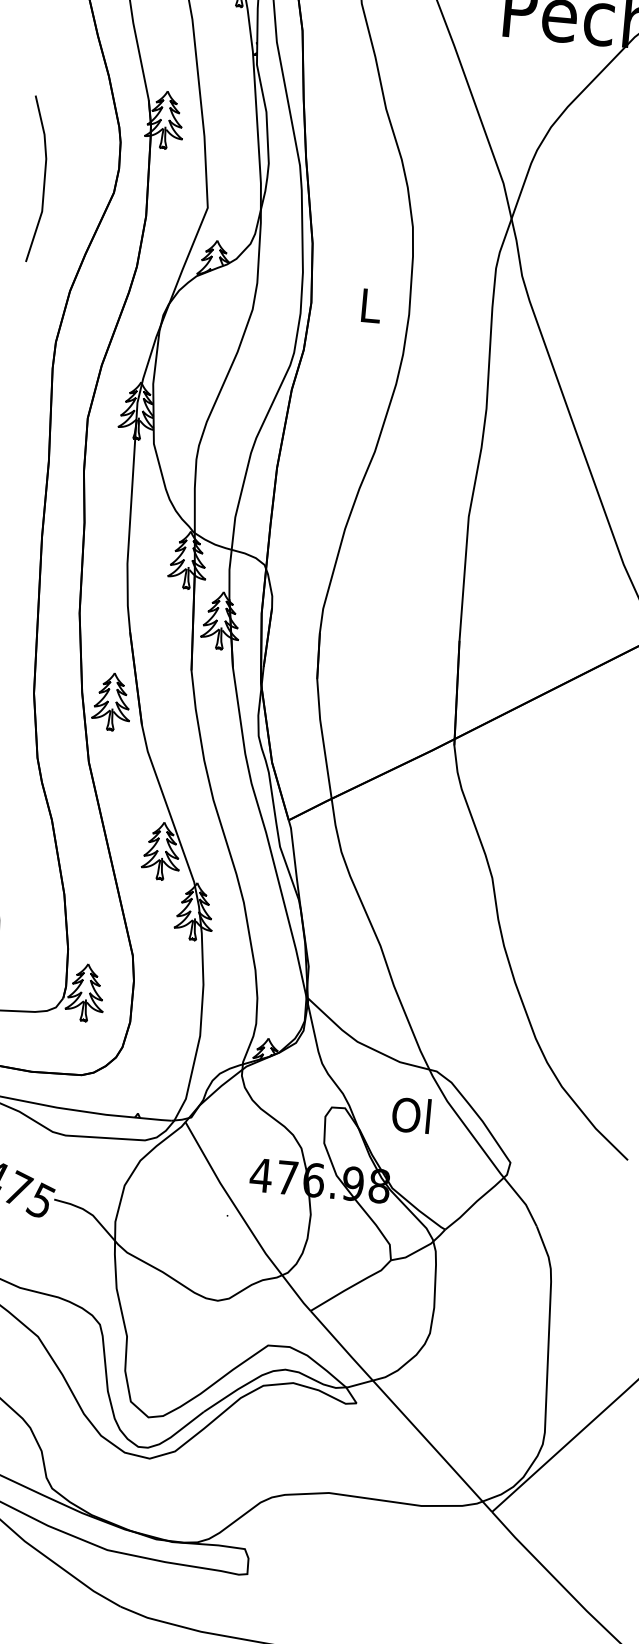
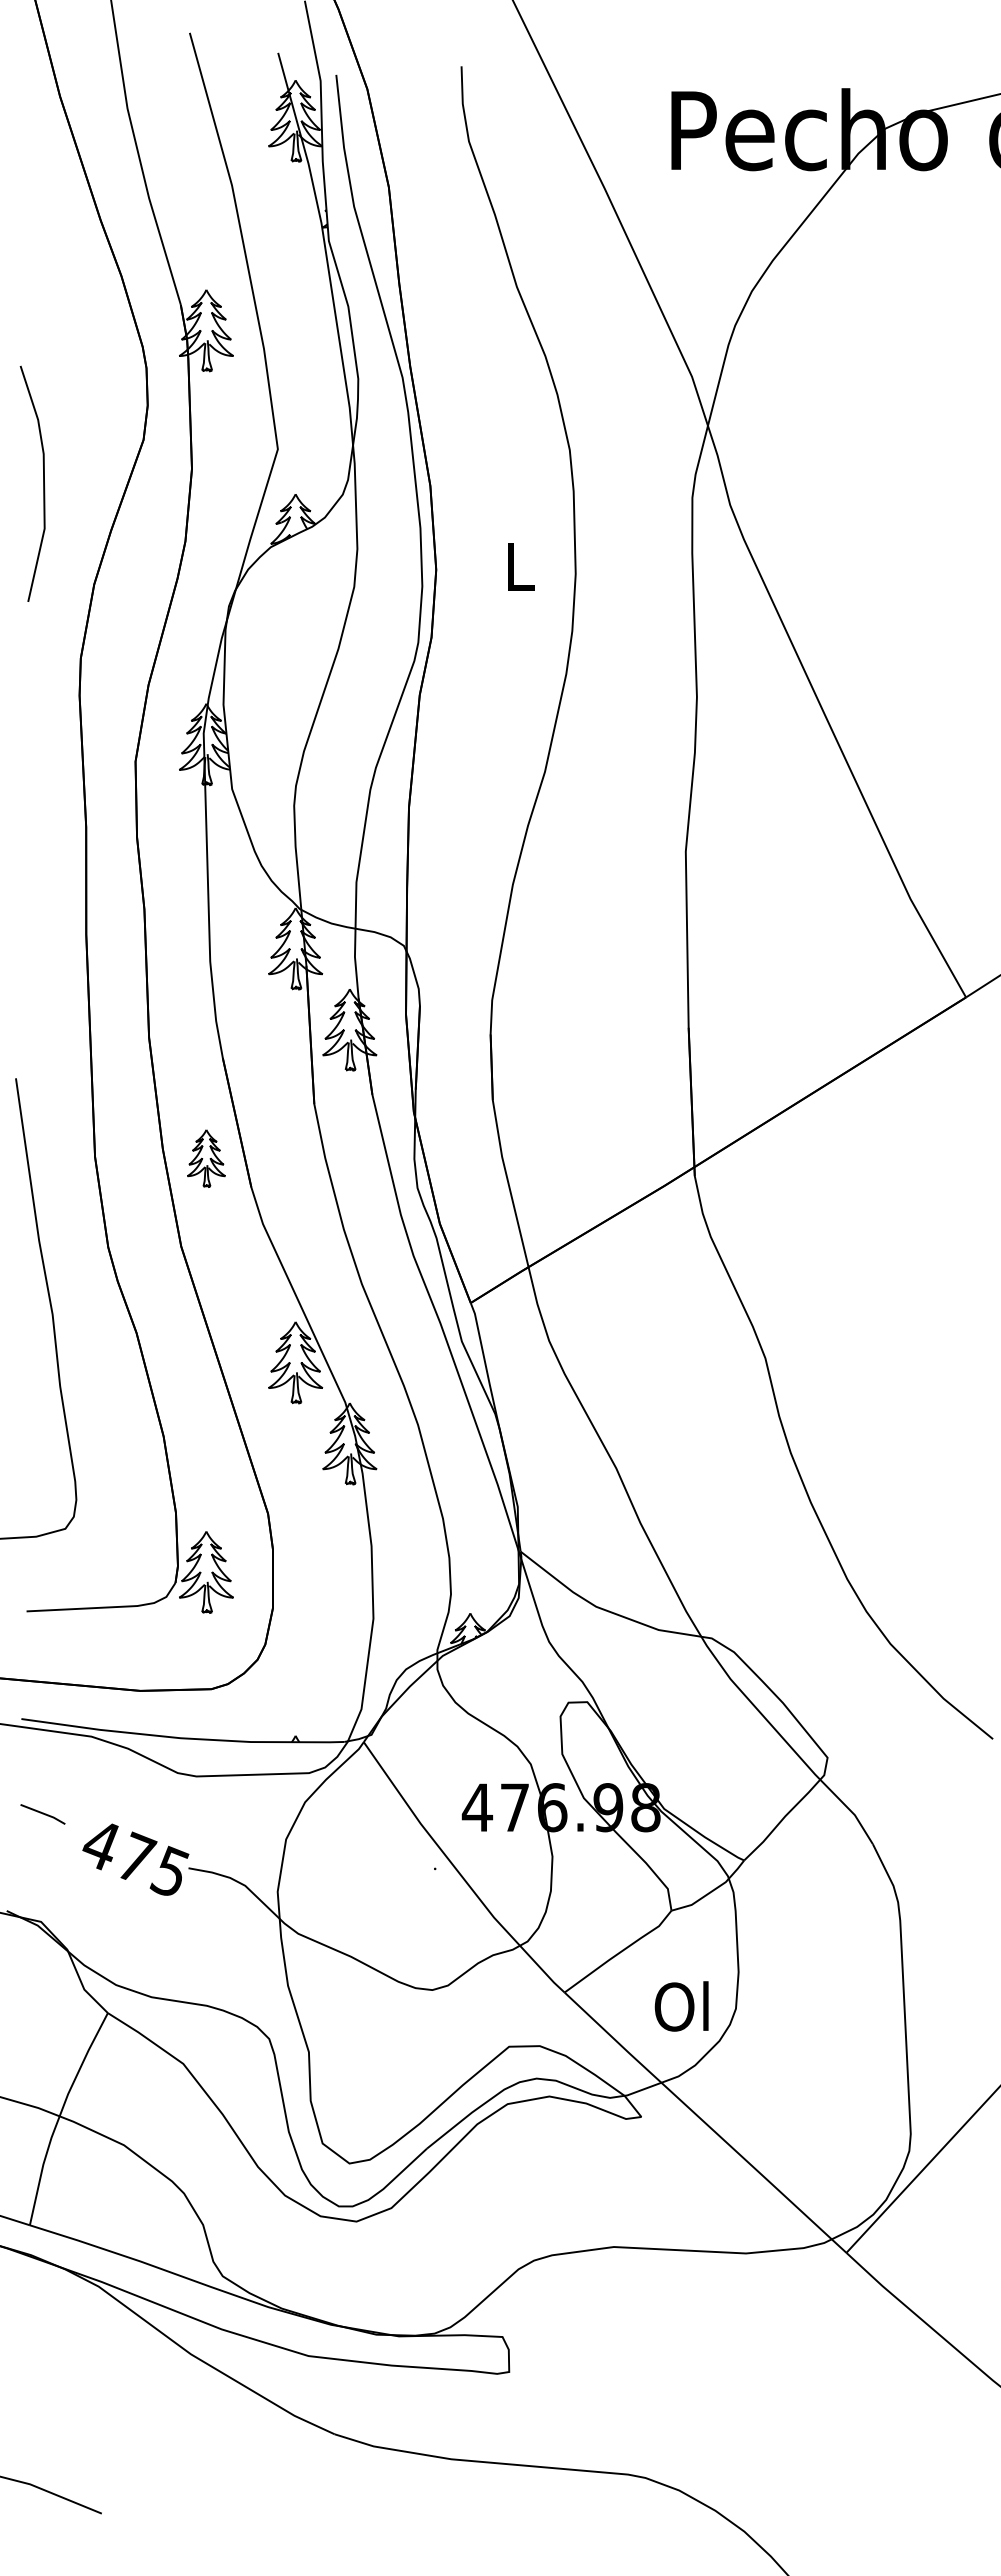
line: (44, 179) -> (43, 483), moved
part: (112, 701) -> (206, 1158), size x0.7
text: (411, 1115) -> (681, 2006), moved

